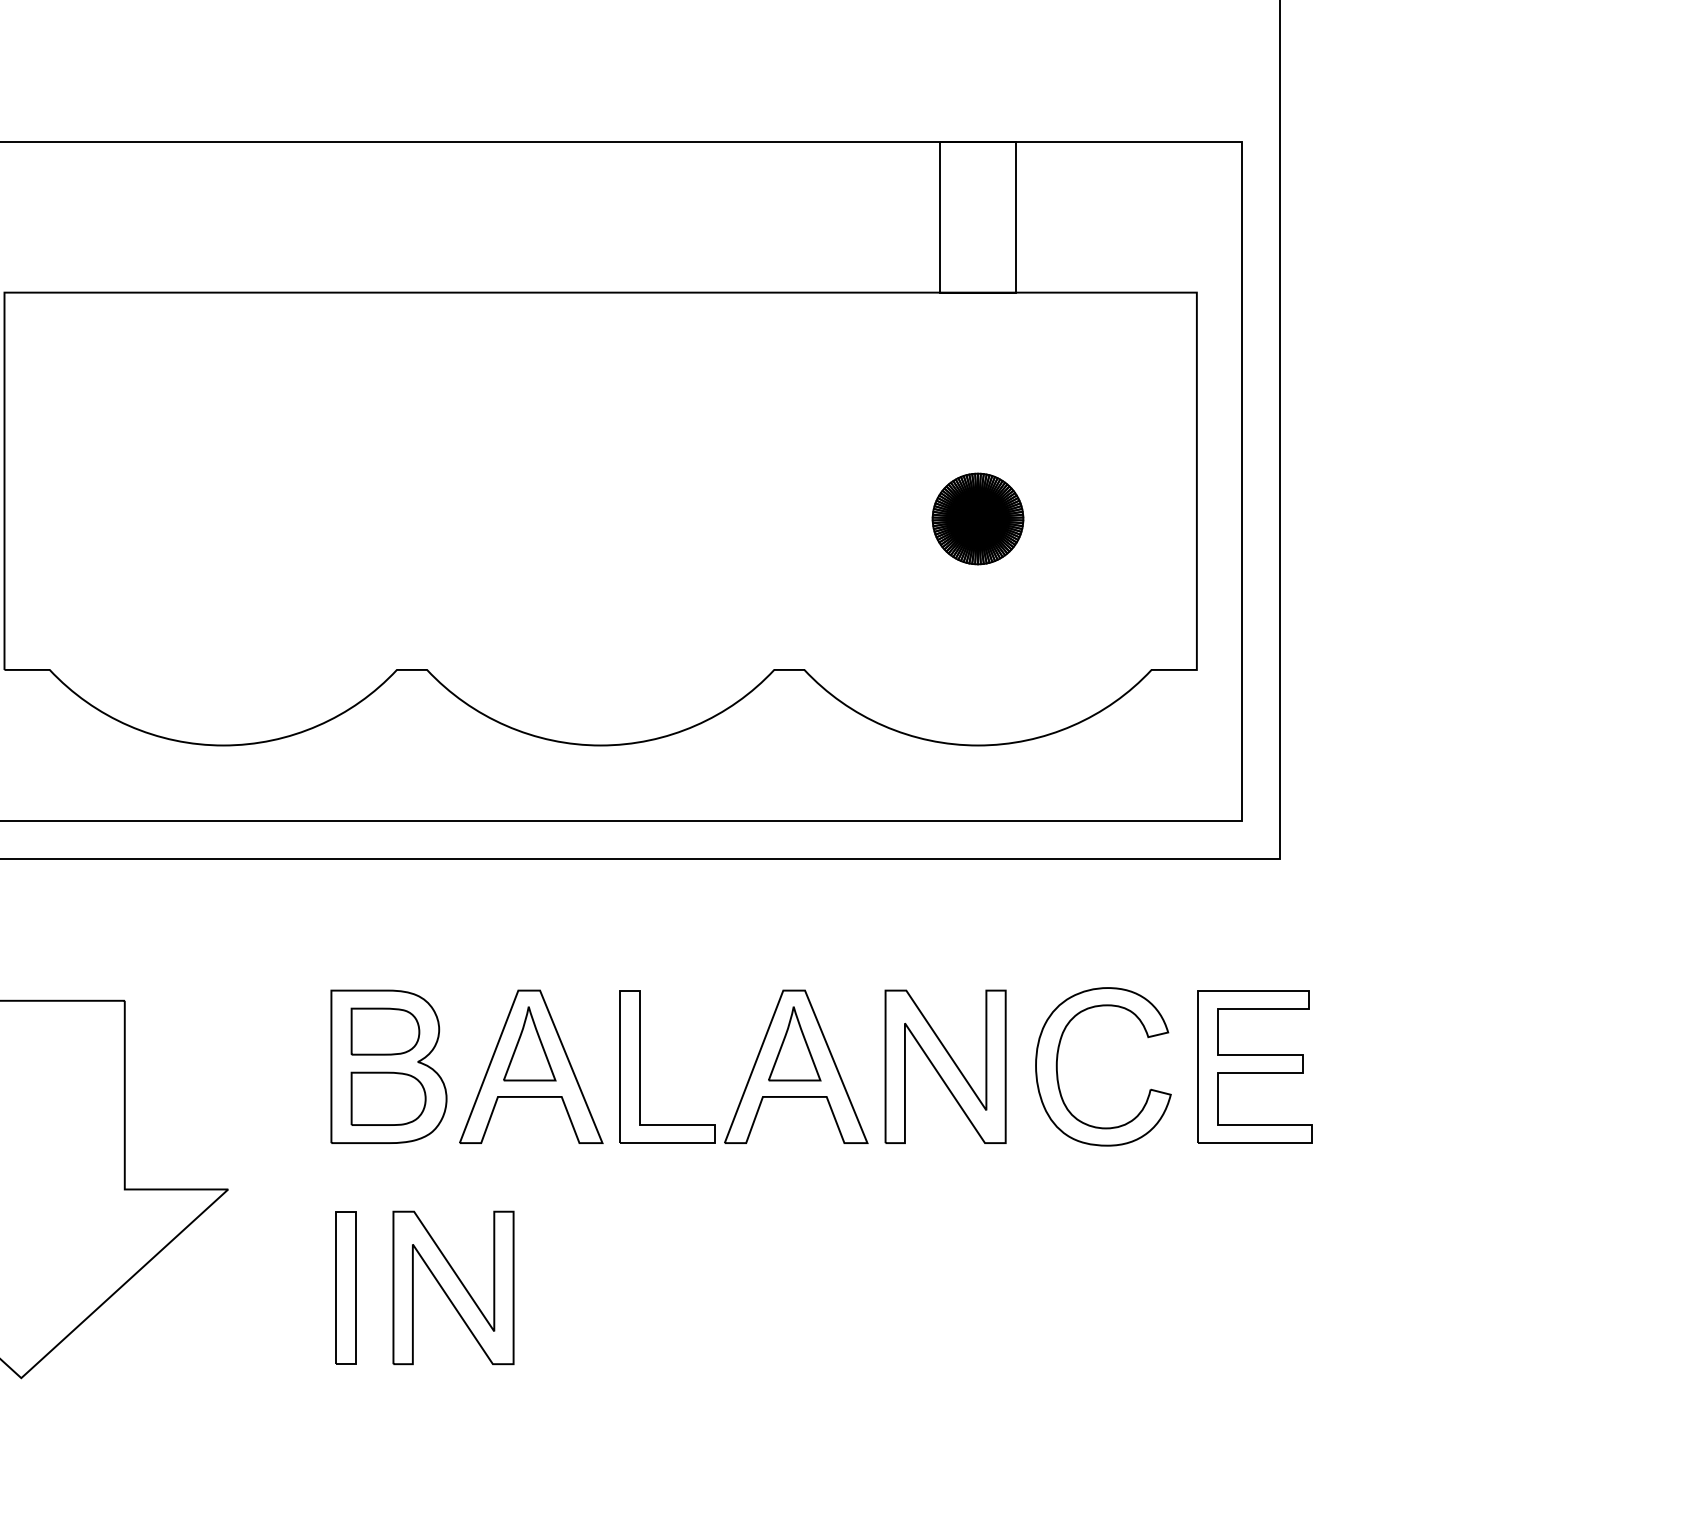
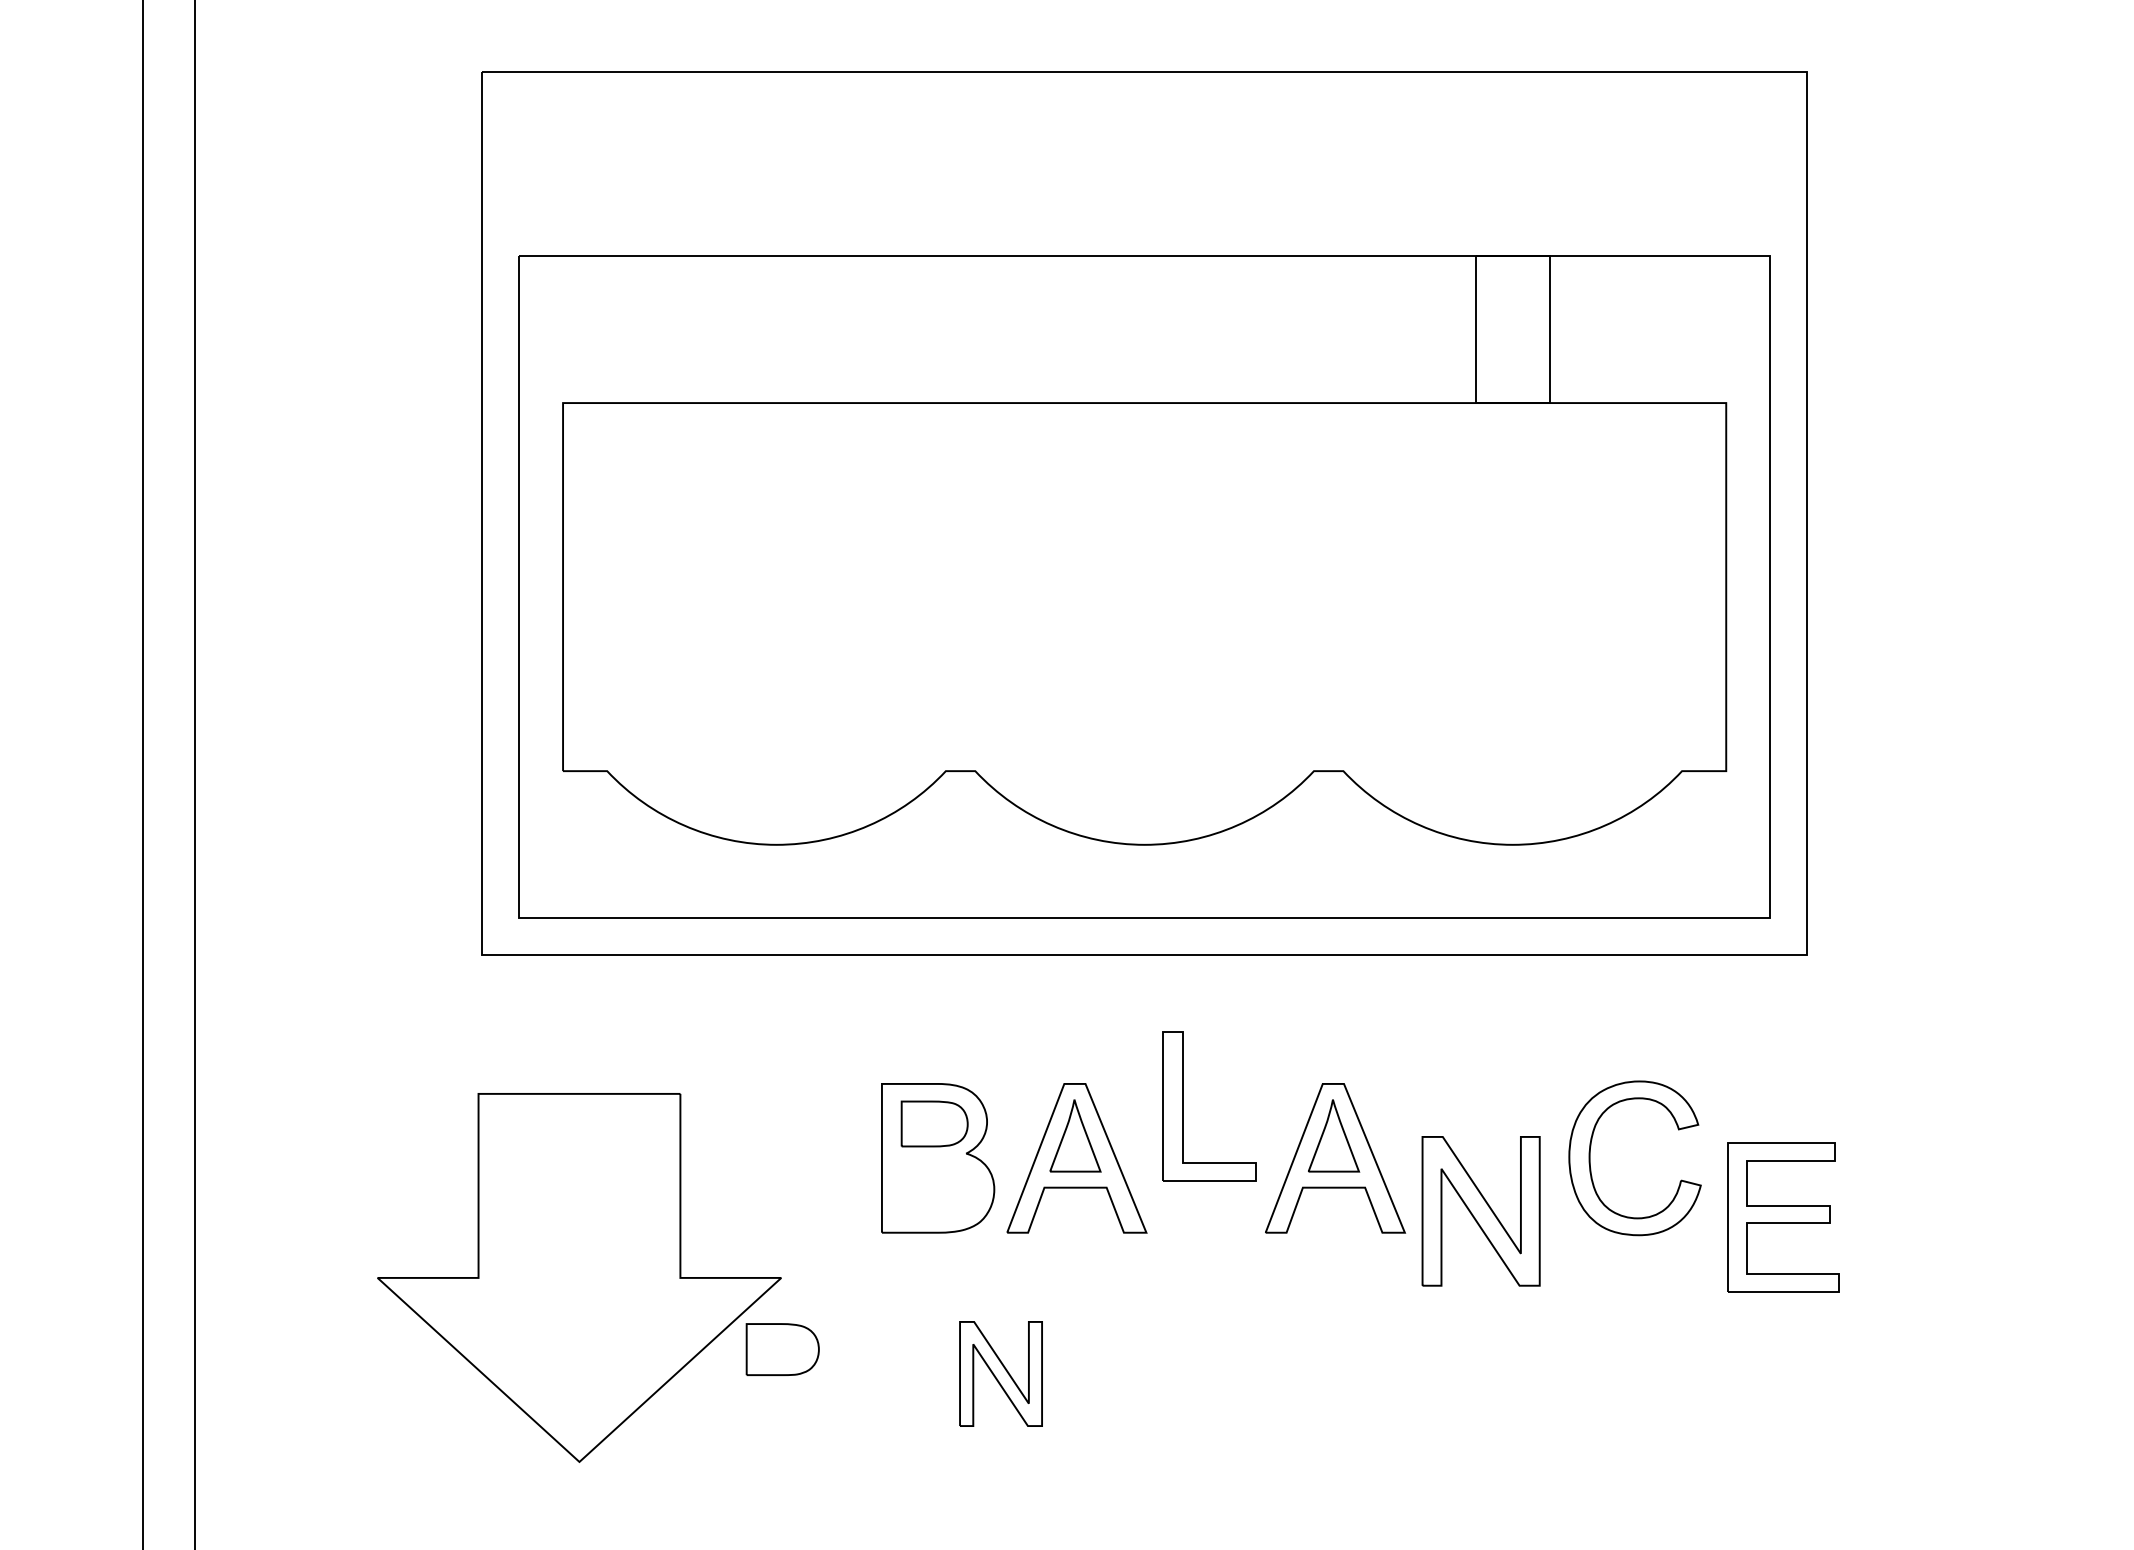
part: (977, 518) -> (1512, 623), removed
part: (640, 1067) -> (1183, 1106), moved
part: (944, 1067) -> (1480, 1211), moved
part: (1255, 1067) -> (1783, 1217), moved
part: (388, 1098) -> (782, 1349), moved
part: (345, 1287) -> (895, 1373), removed
part: (452, 1287) -> (1000, 1373), size x0.7

